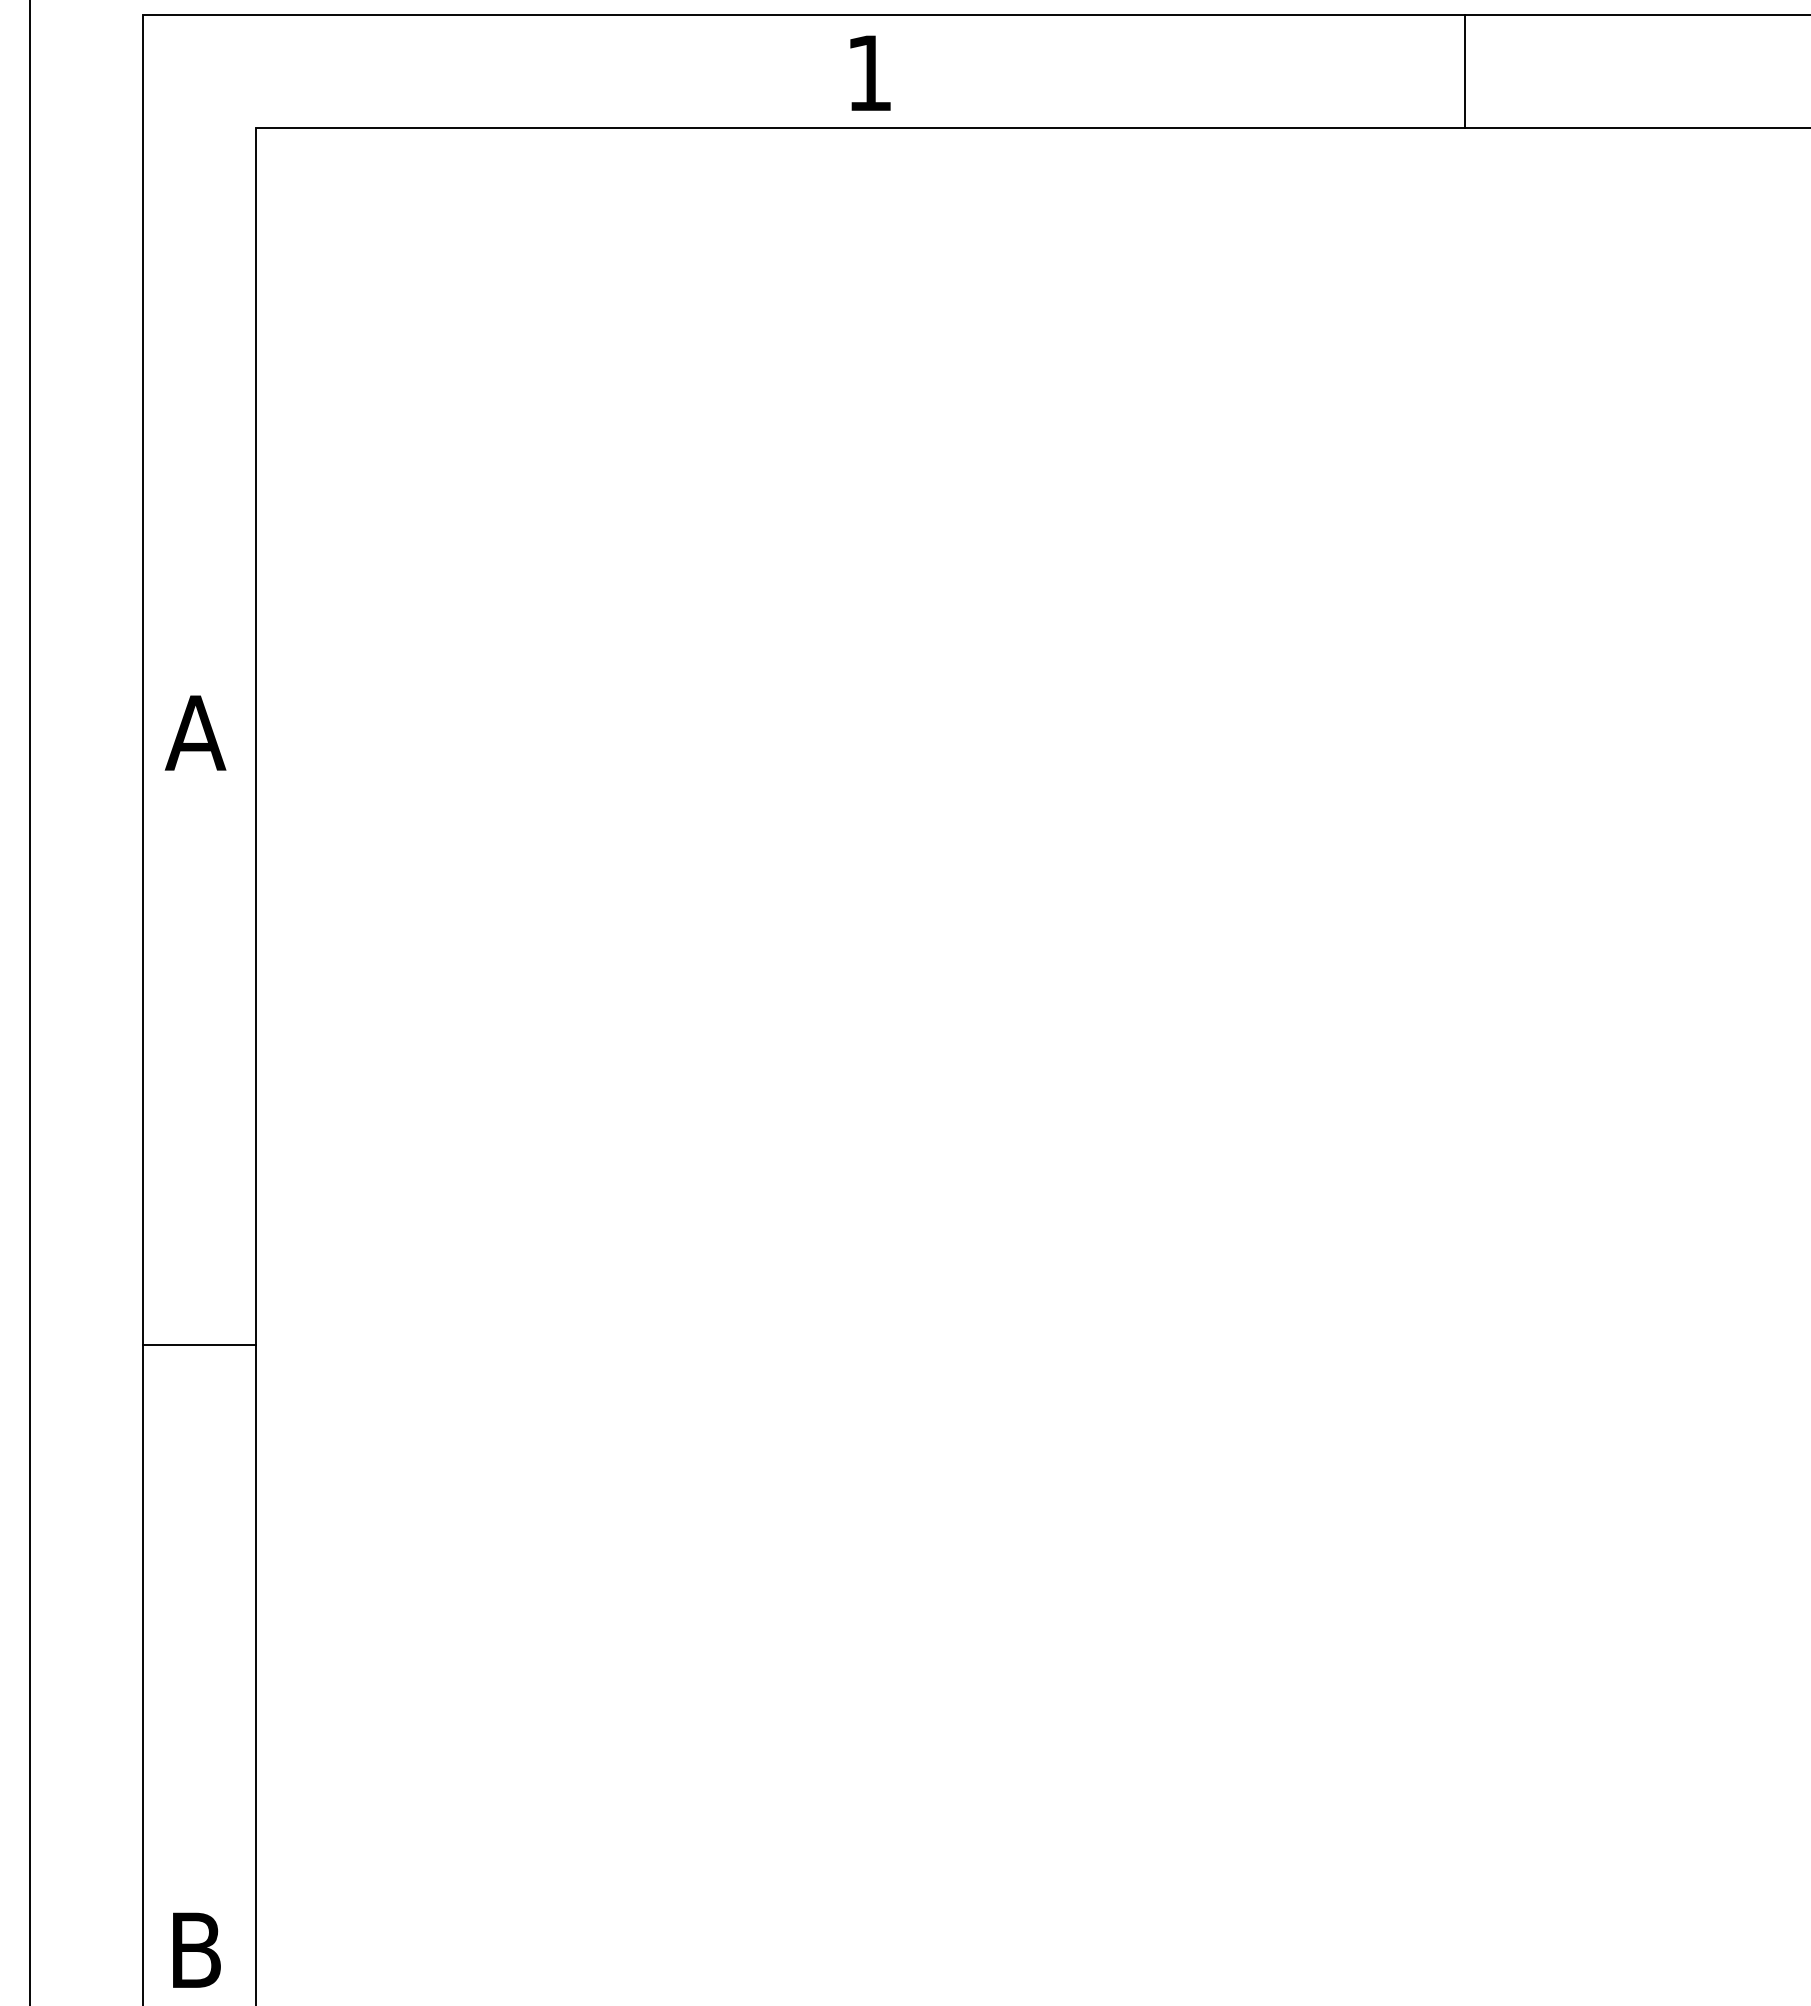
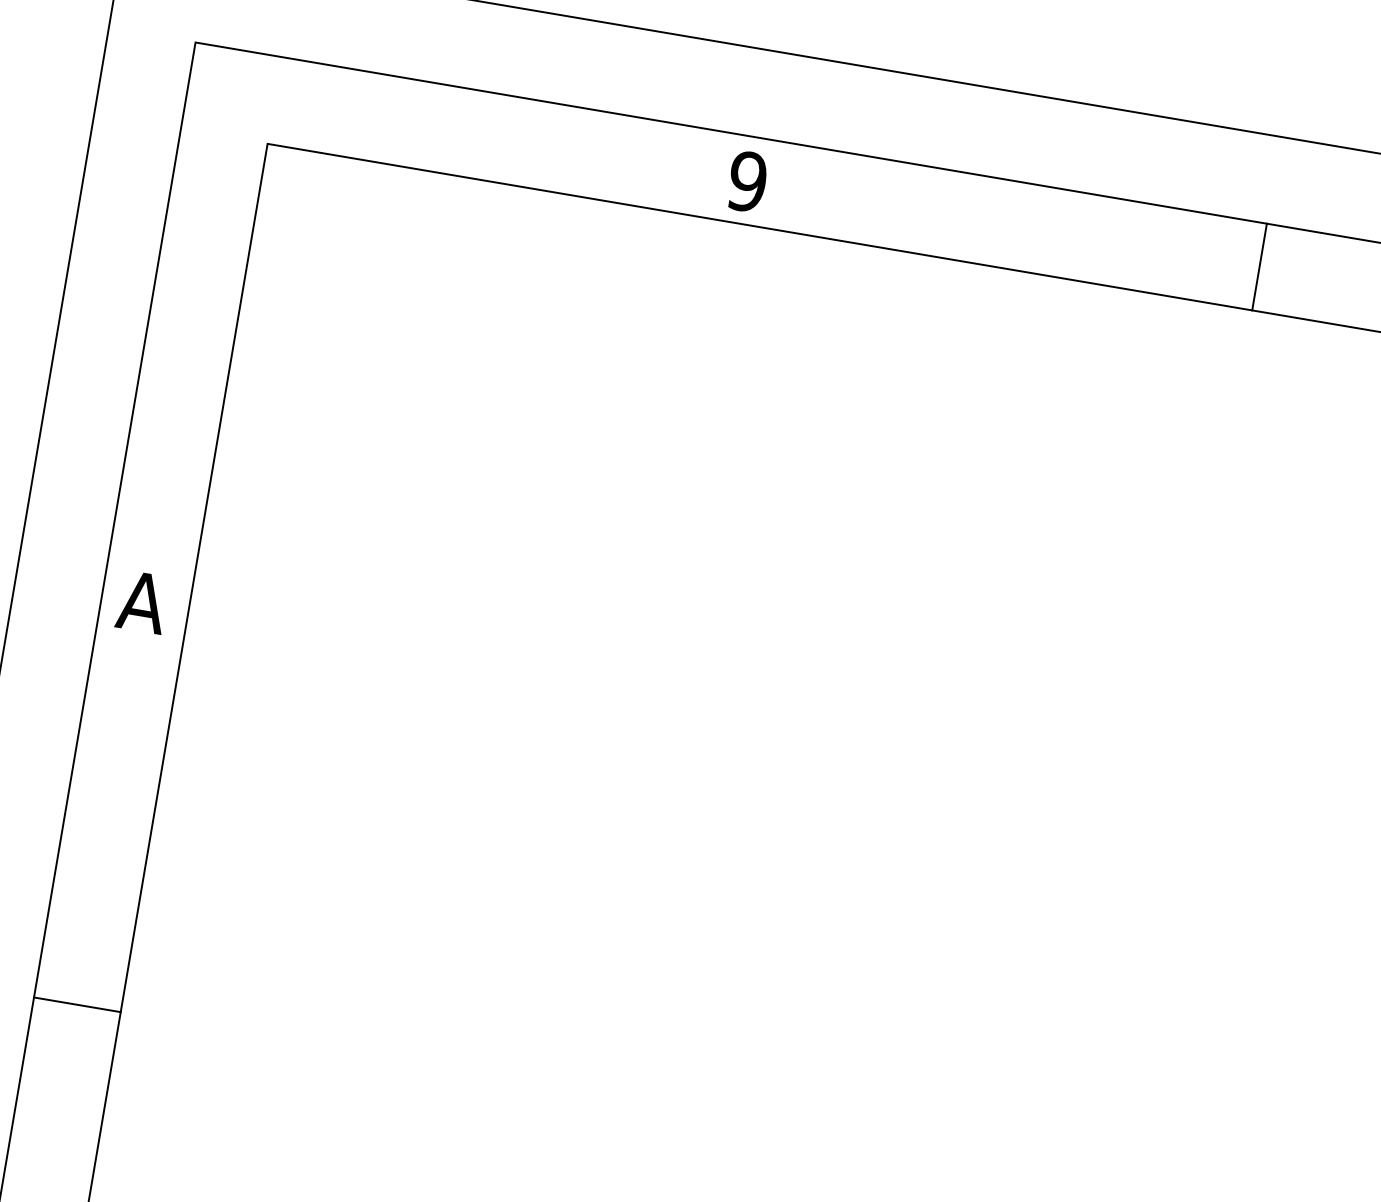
line: (1464, 71) -> (1259, 266), moved
text: (869, 73) -> (747, 181), 1 -> 9
line: (198, 1345) -> (76, 1005), moved

